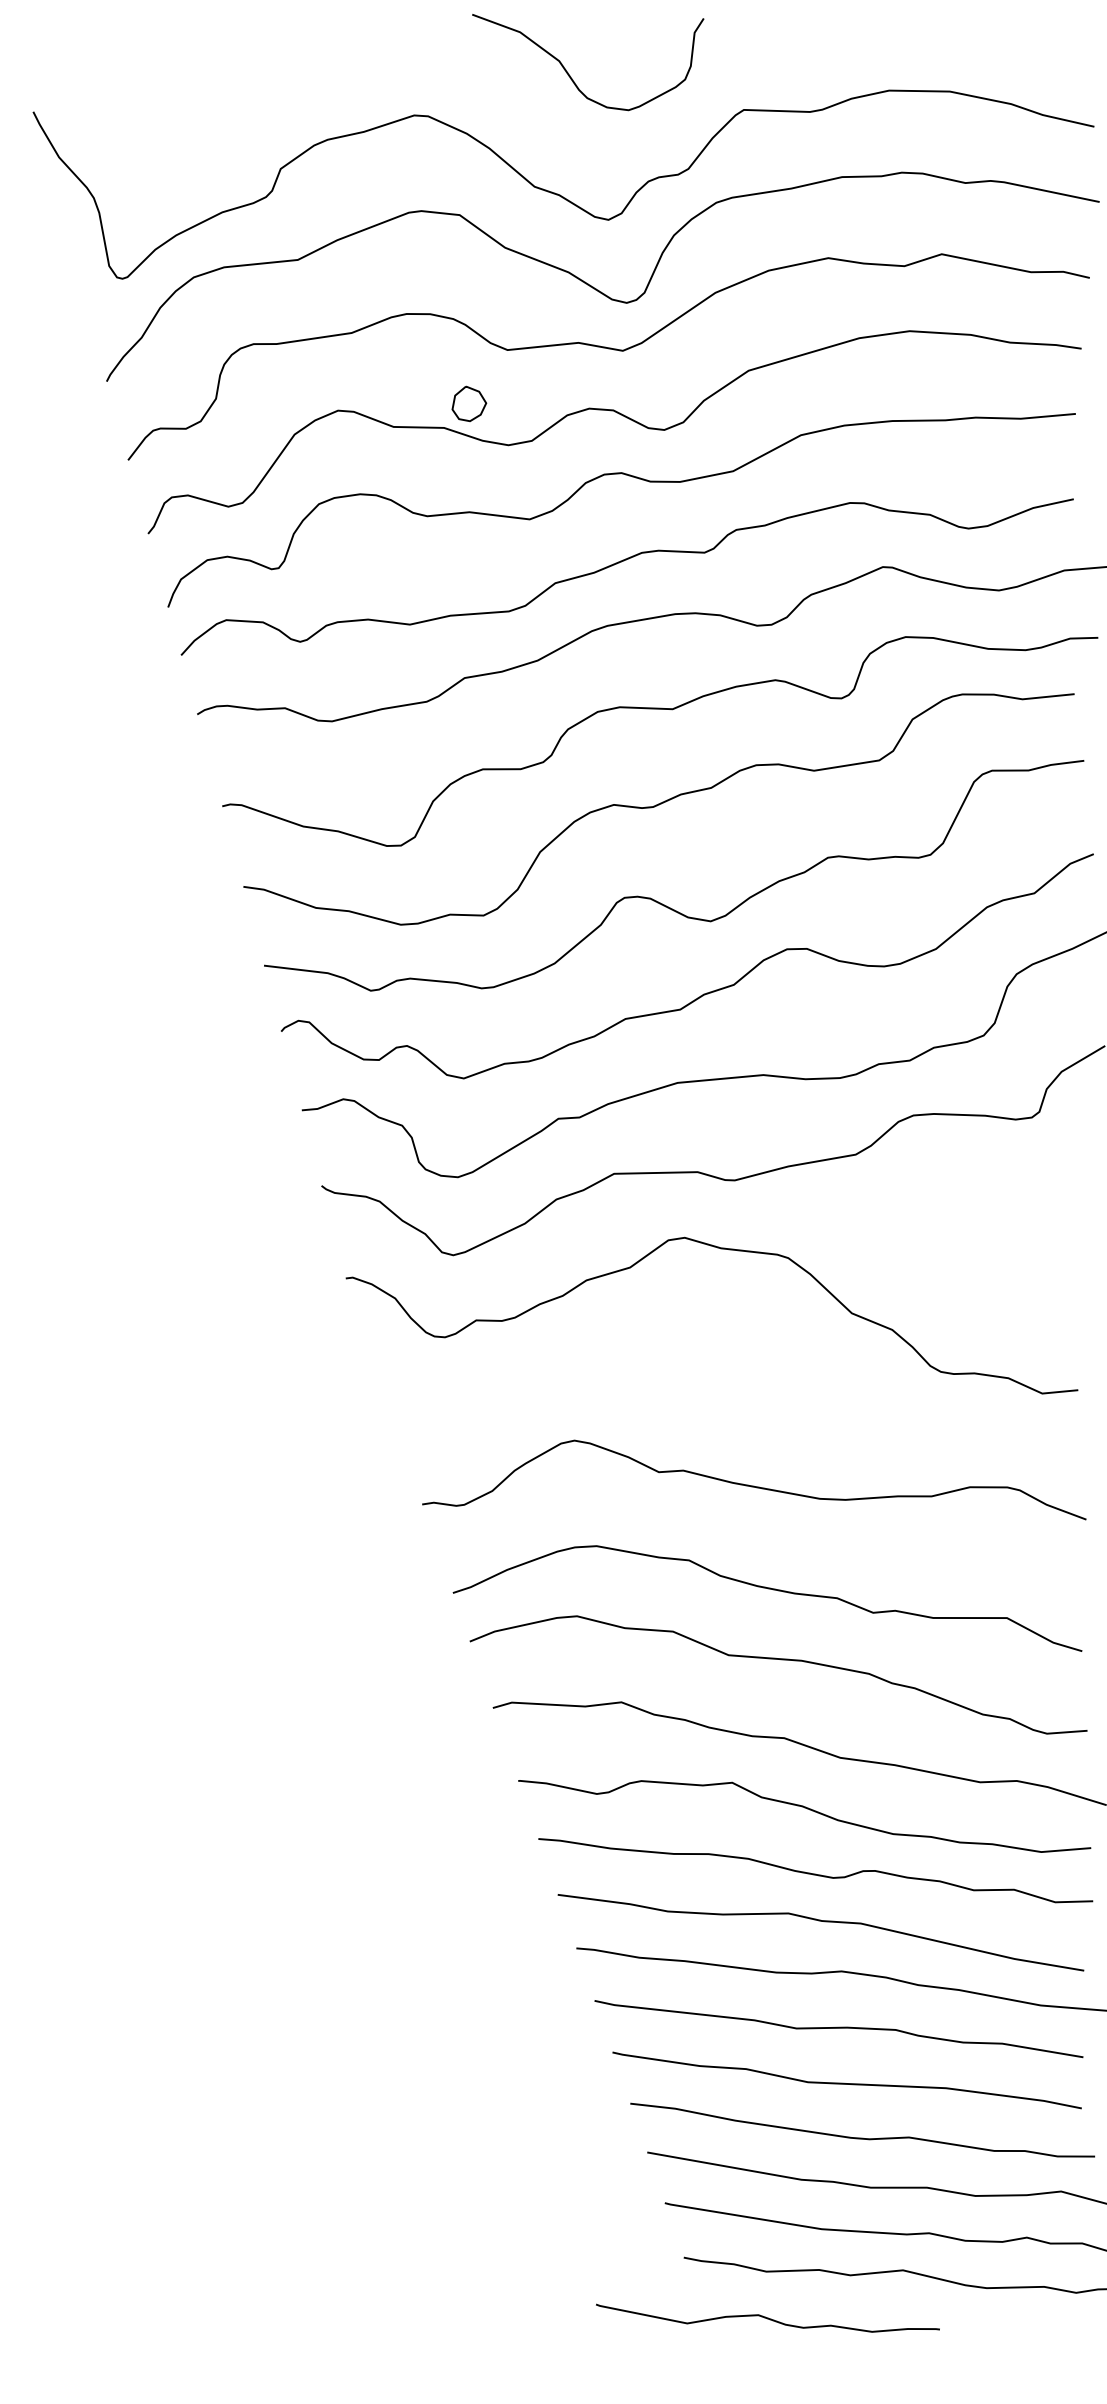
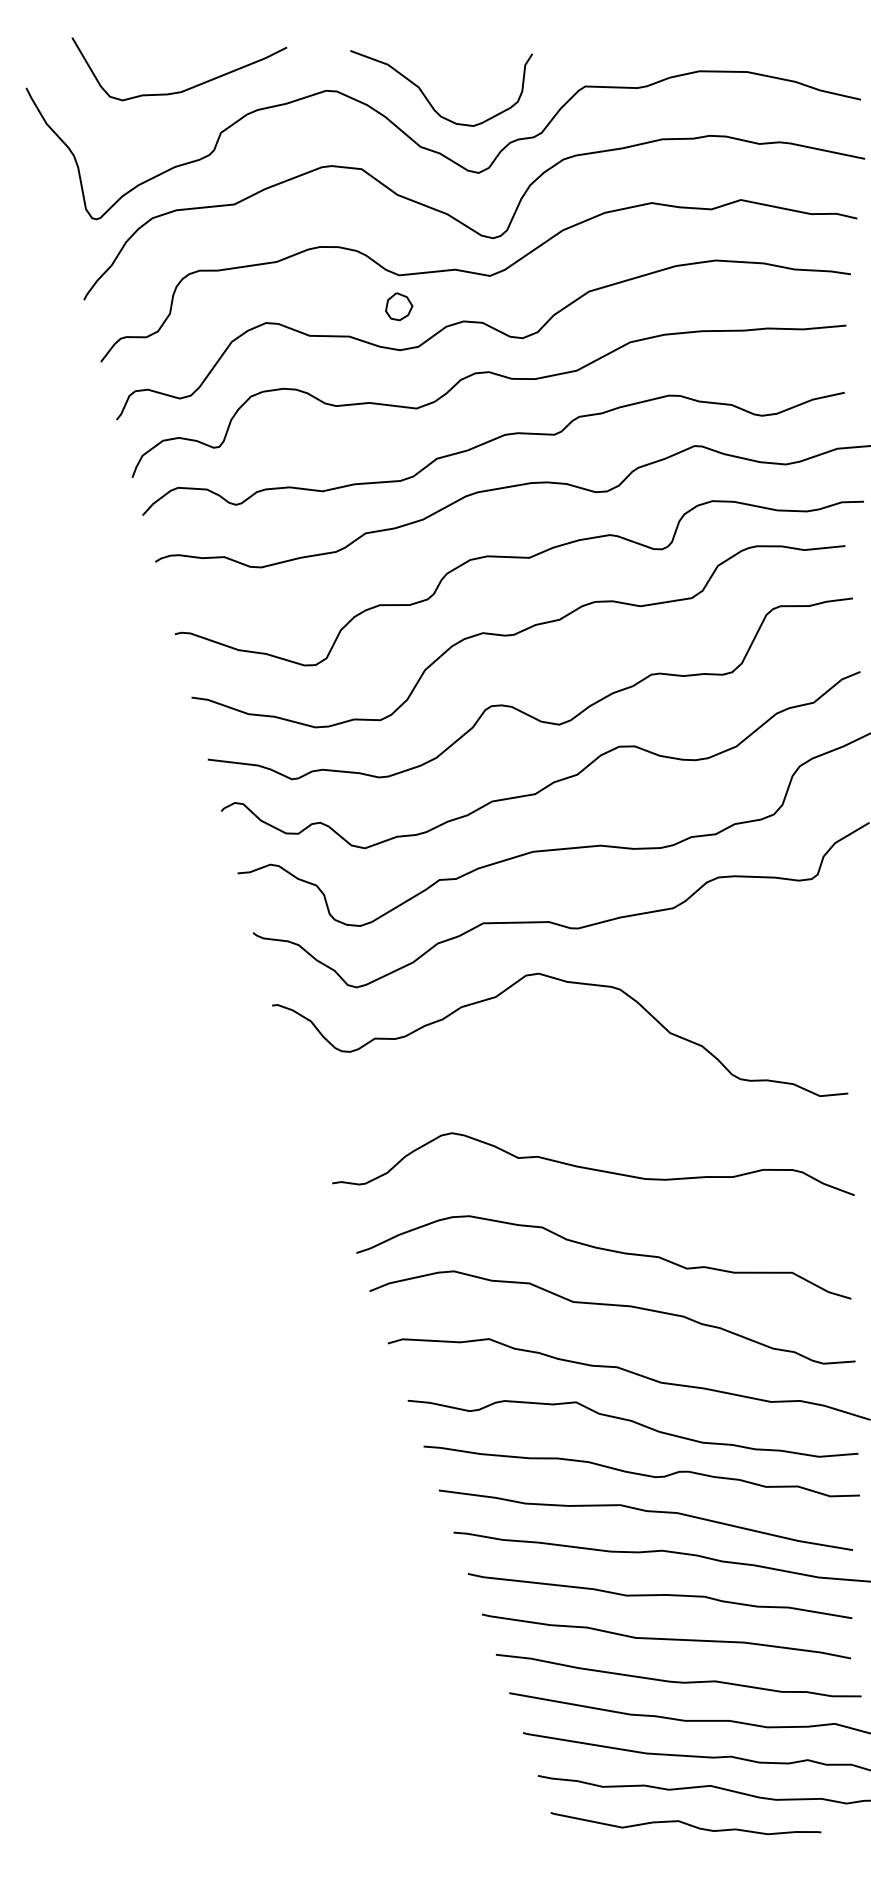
curve: (570, 75) -> (427, 98), moved
curve: (238, 112) -> (187, 88), added
part: (469, 403) -> (399, 306), moved
curve: (767, 2317) -> (685, 1822), moved

